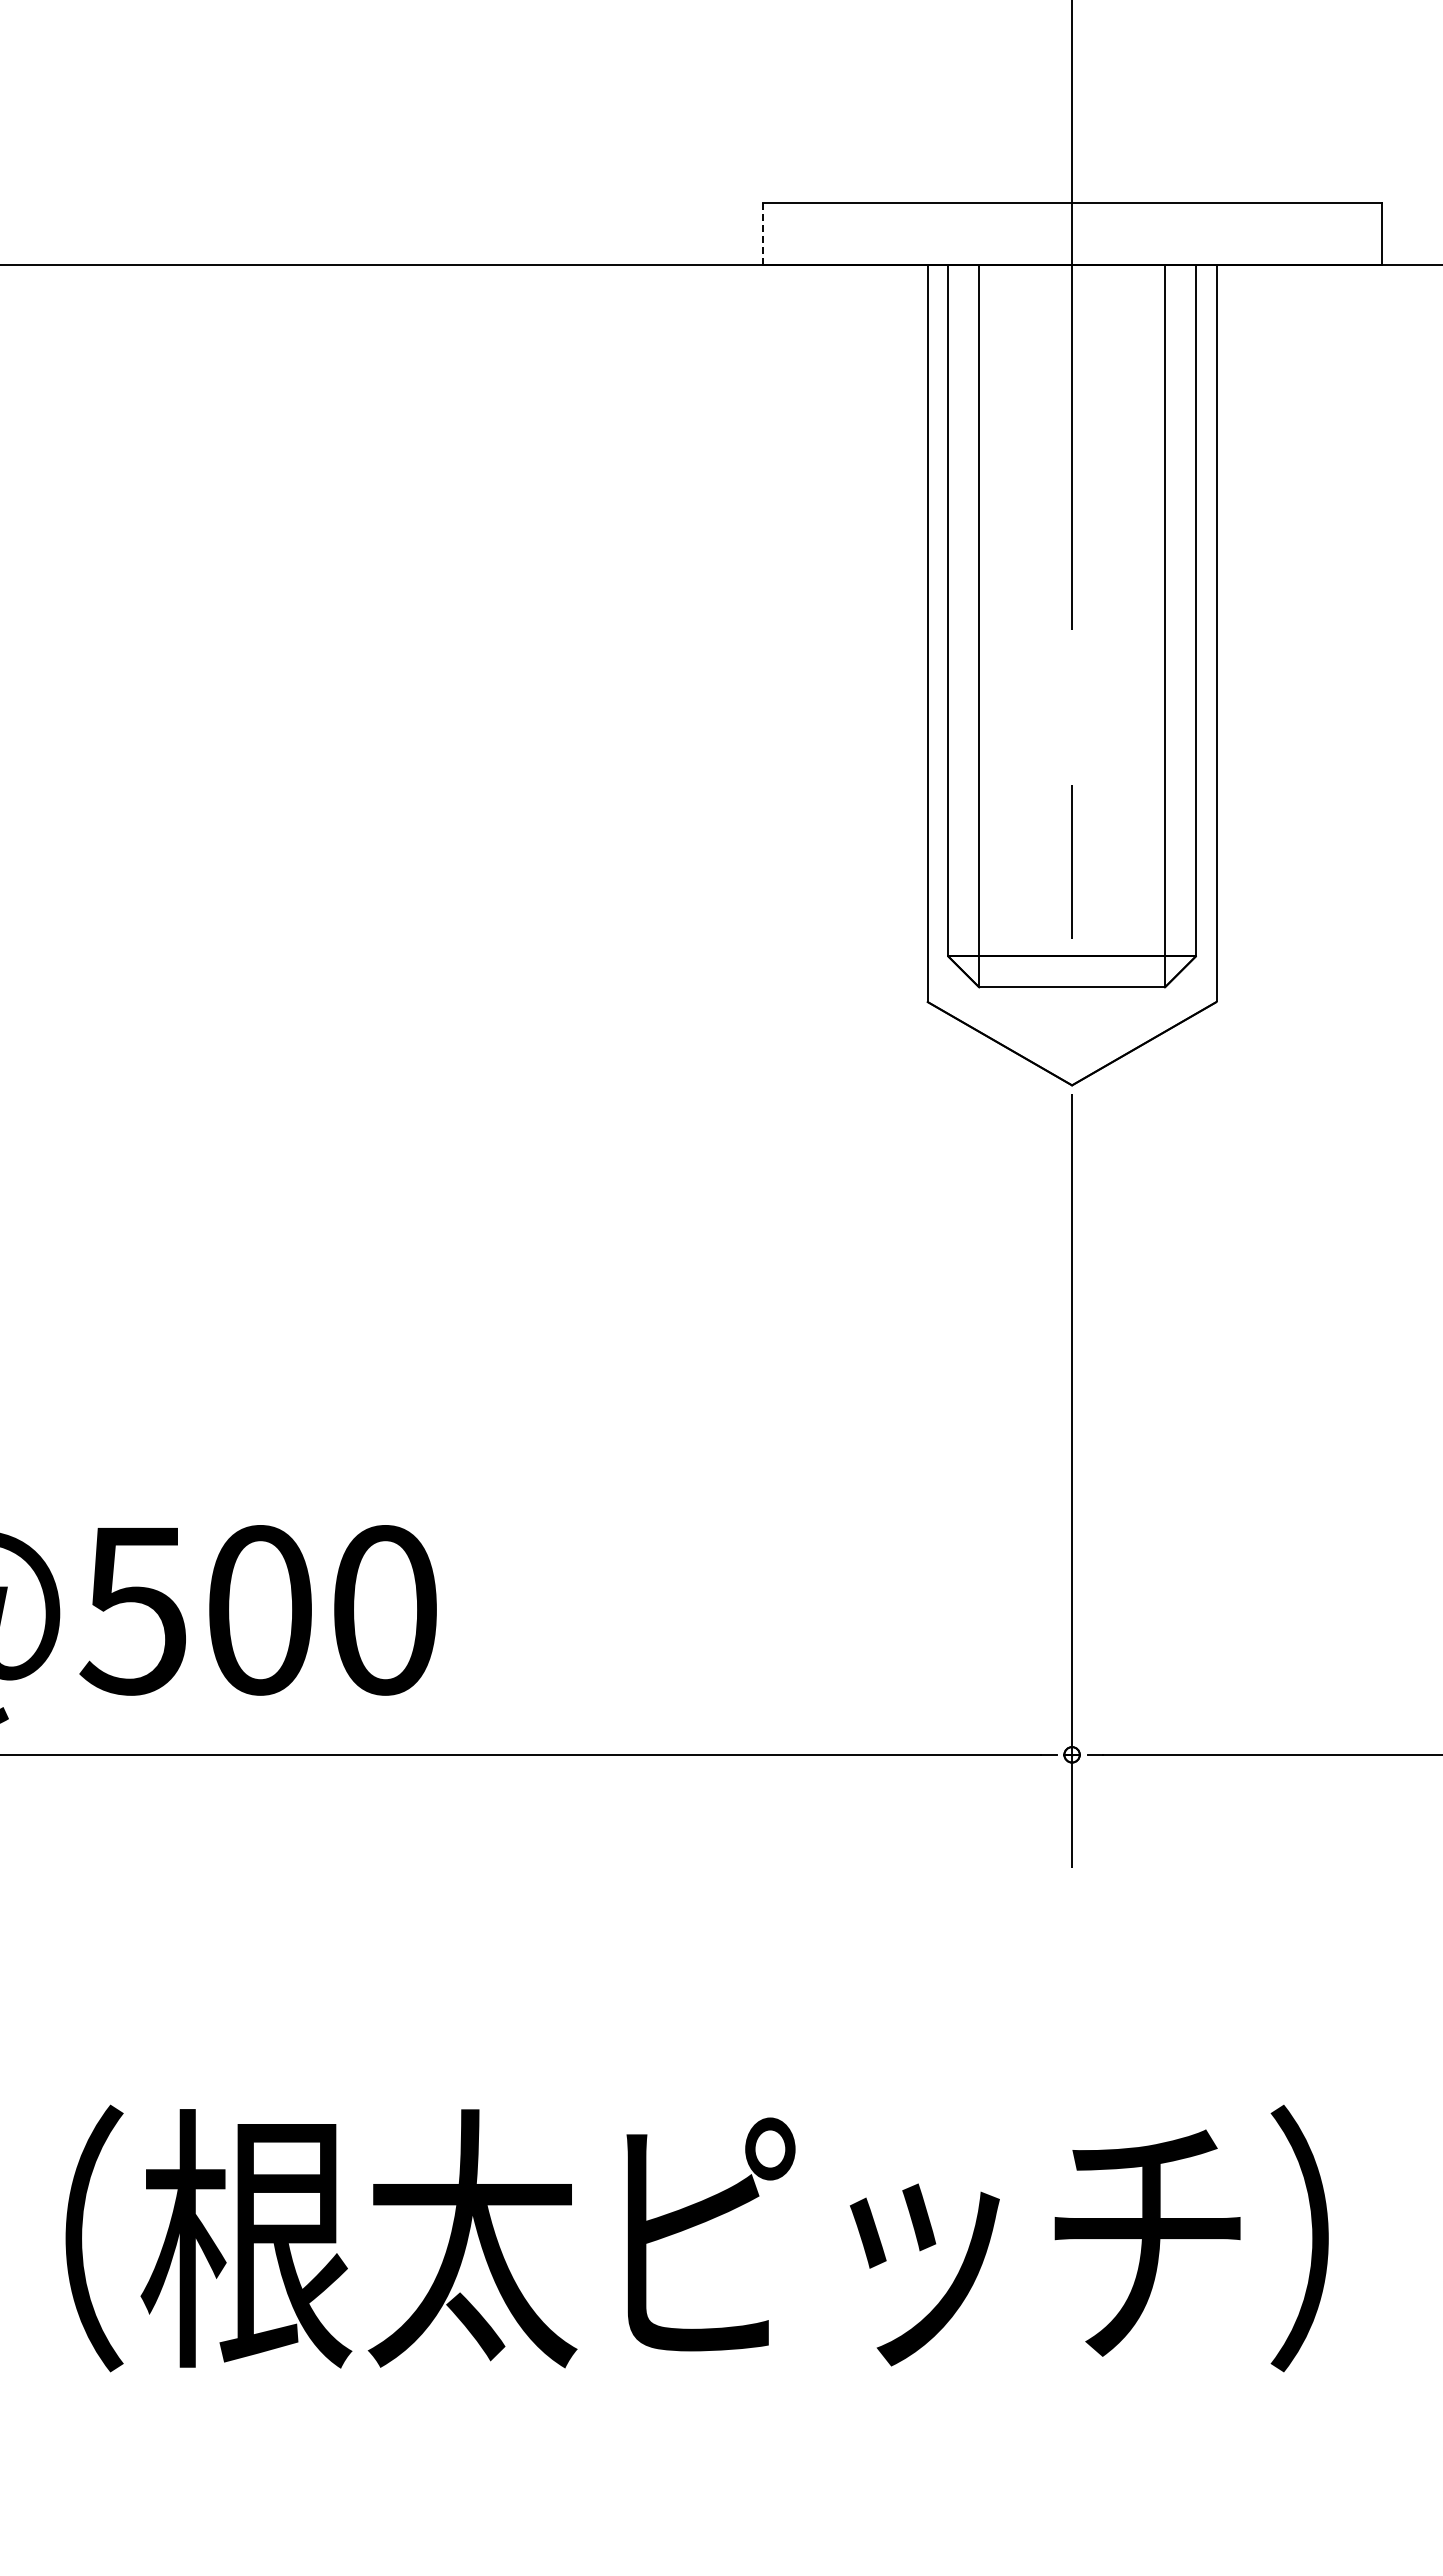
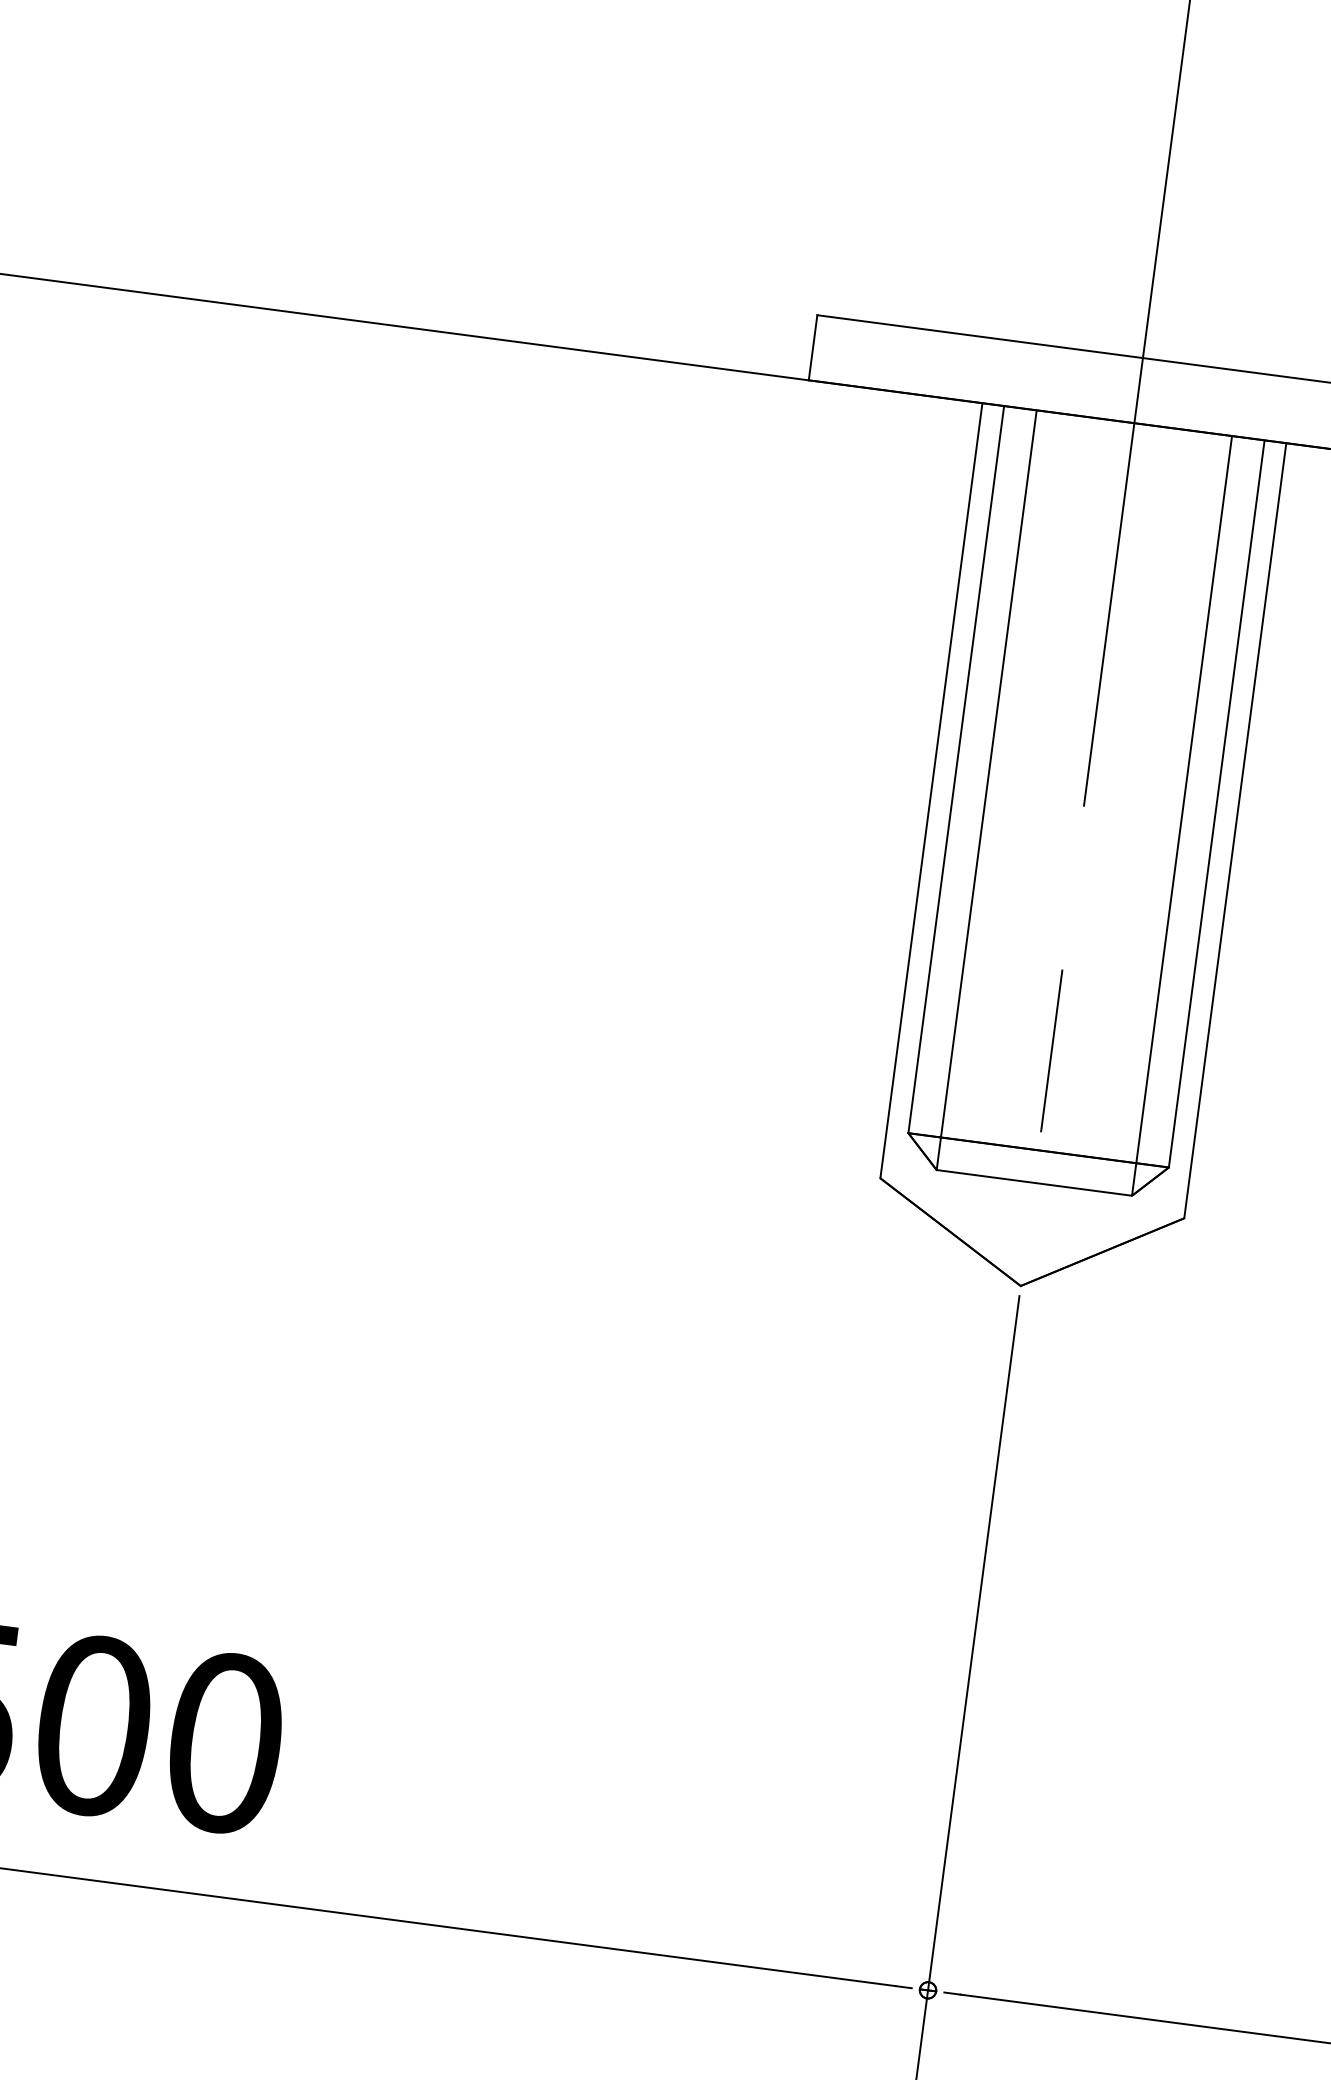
line: (762, 234) -> (812, 347), dashed -> solid

